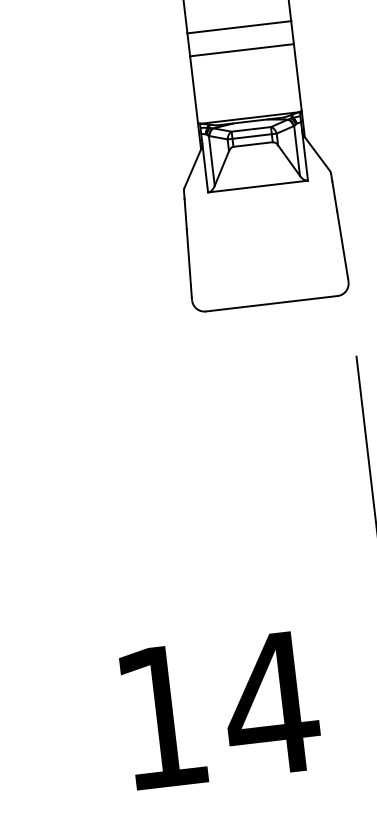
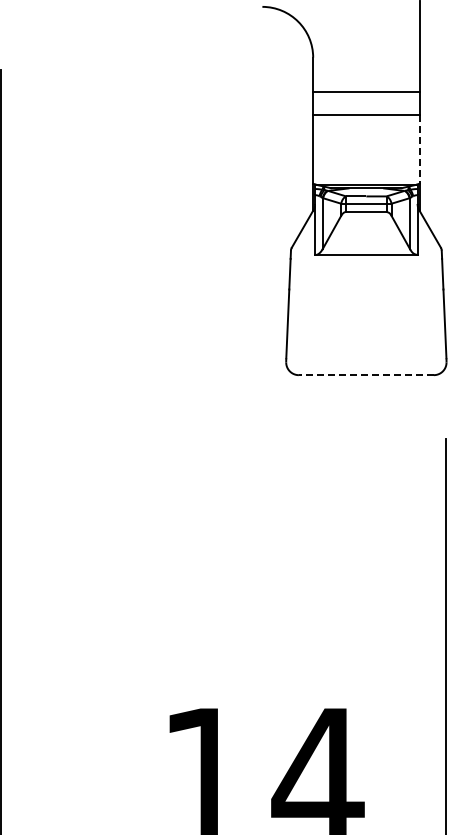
line: (297, 77) -> (419, 149), solid -> dashed
line: (270, 304) -> (365, 375), solid -> dashed

